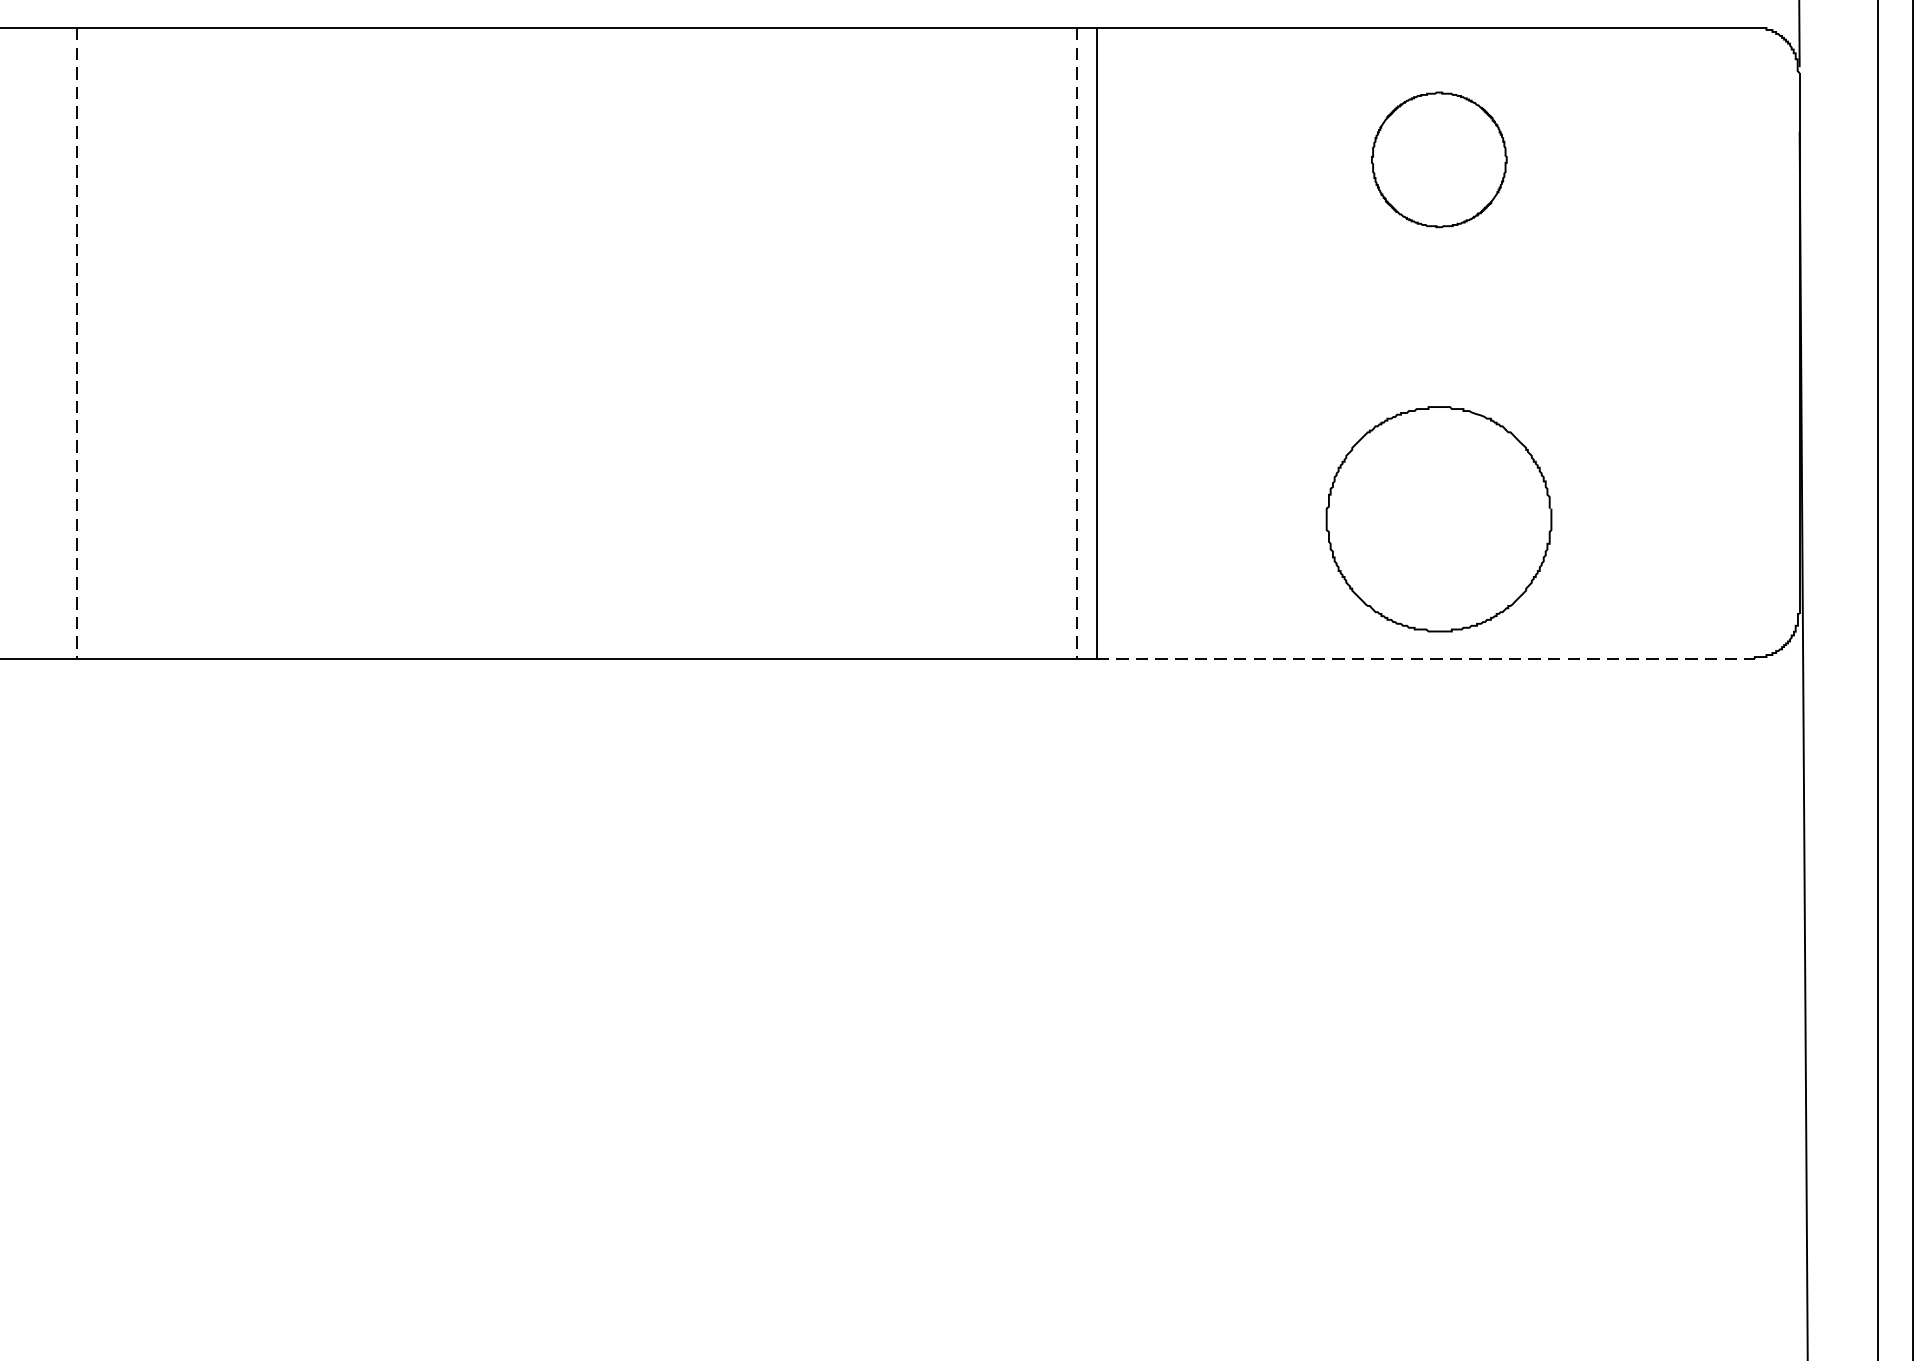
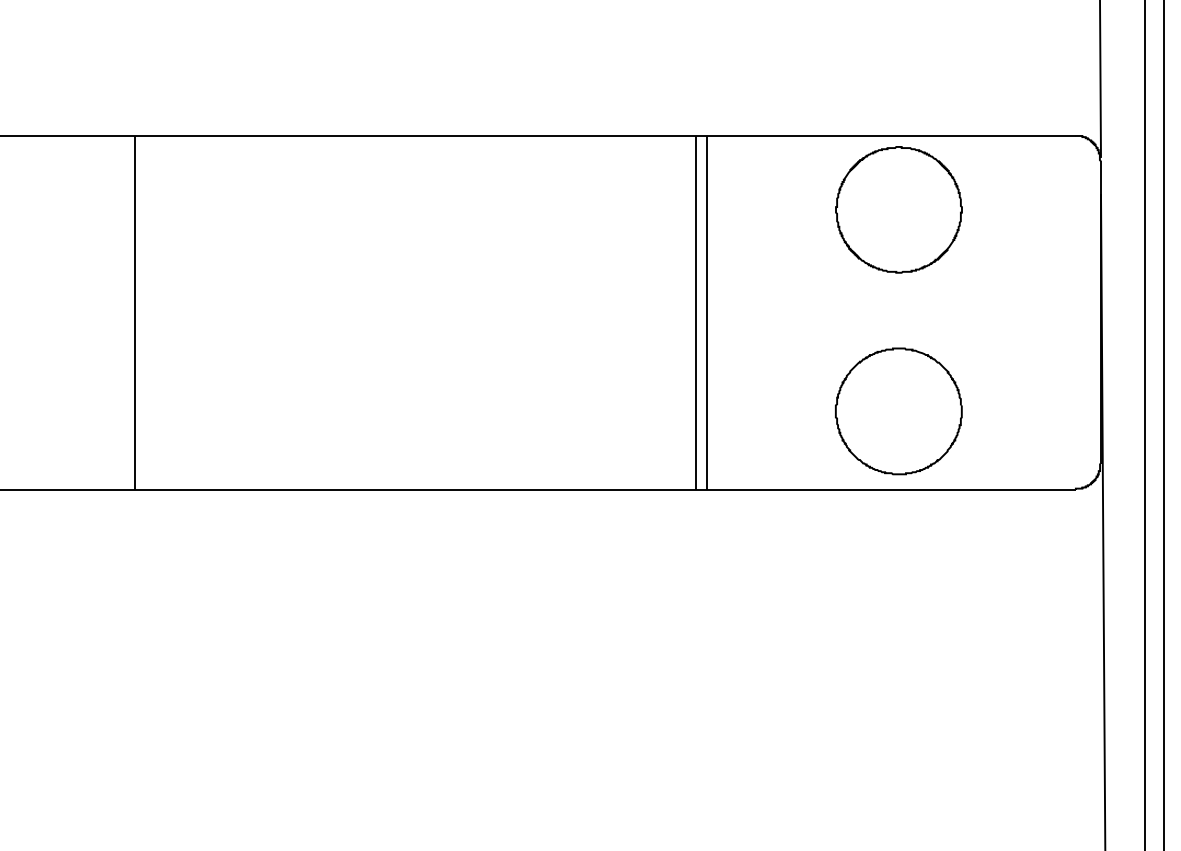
part: (1438, 159) -> (898, 209), size x1.67
line: (77, 342) -> (135, 312), dashed -> solid
line: (1076, 342) -> (695, 312), dashed -> solid
line: (1425, 658) -> (891, 489), dashed -> solid

